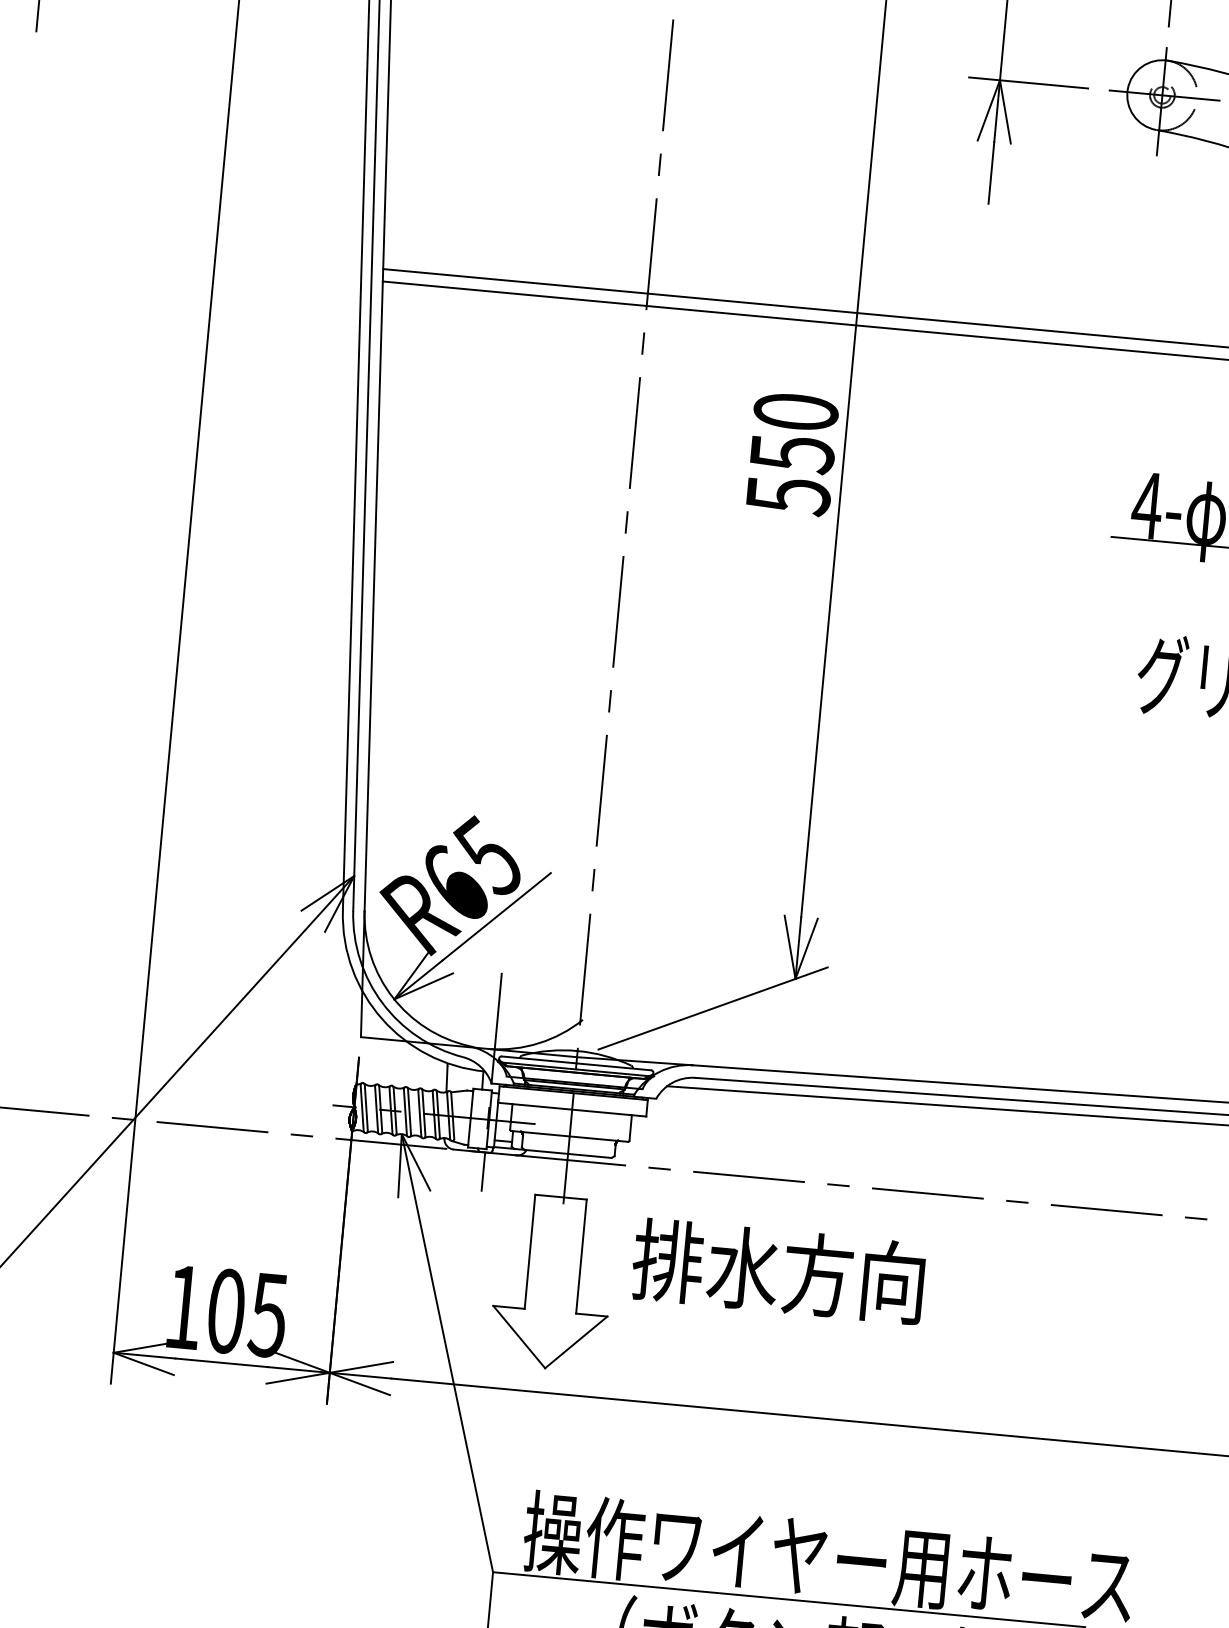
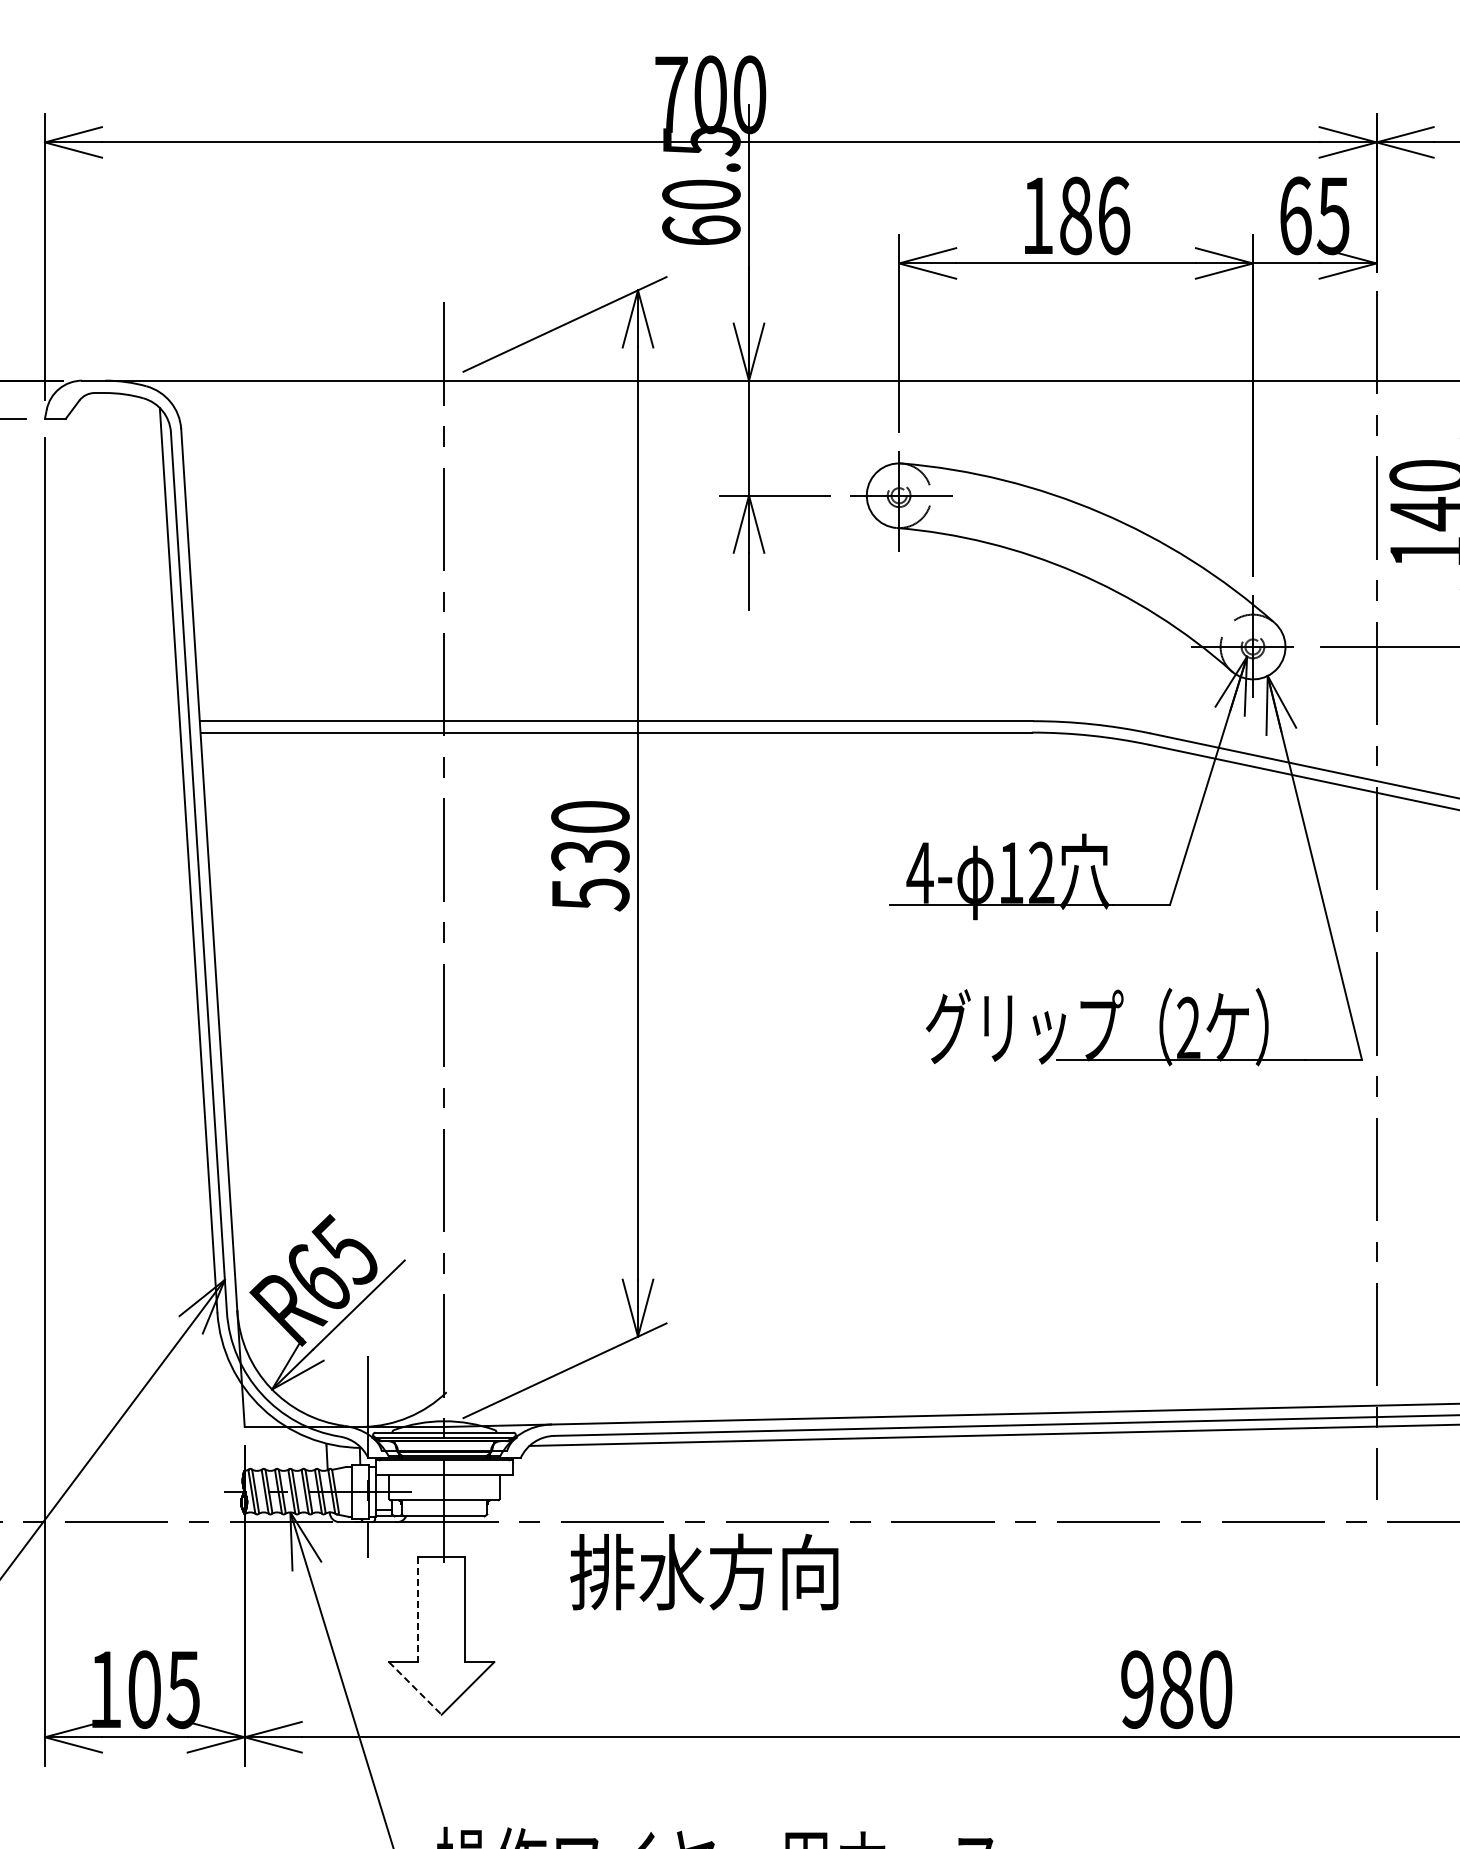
text: (792, 454) -> (590, 856), 550 -> 530
line: (529, 1251) -> (417, 1609), solid -> dashed
text: (778, 1270) -> (704, 1571), moved
line: (519, 1337) -> (415, 1688), solid -> dashed

